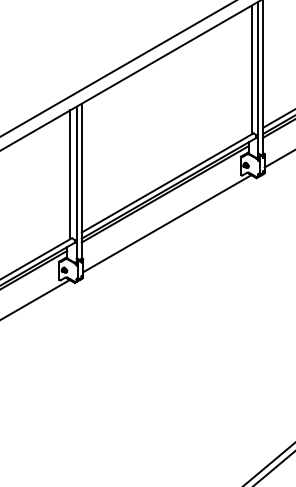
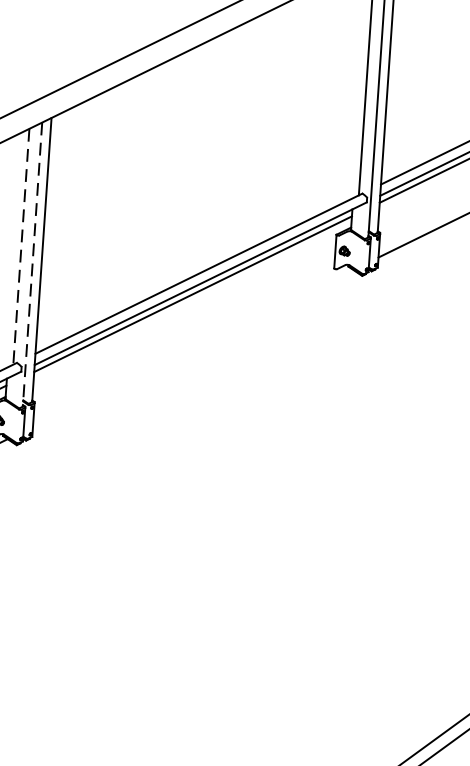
line: (70, 175) -> (22, 247), solid -> dashed
line: (76, 184) -> (31, 265), solid -> dashed
line: (167, 223) -> (193, 347), removed

